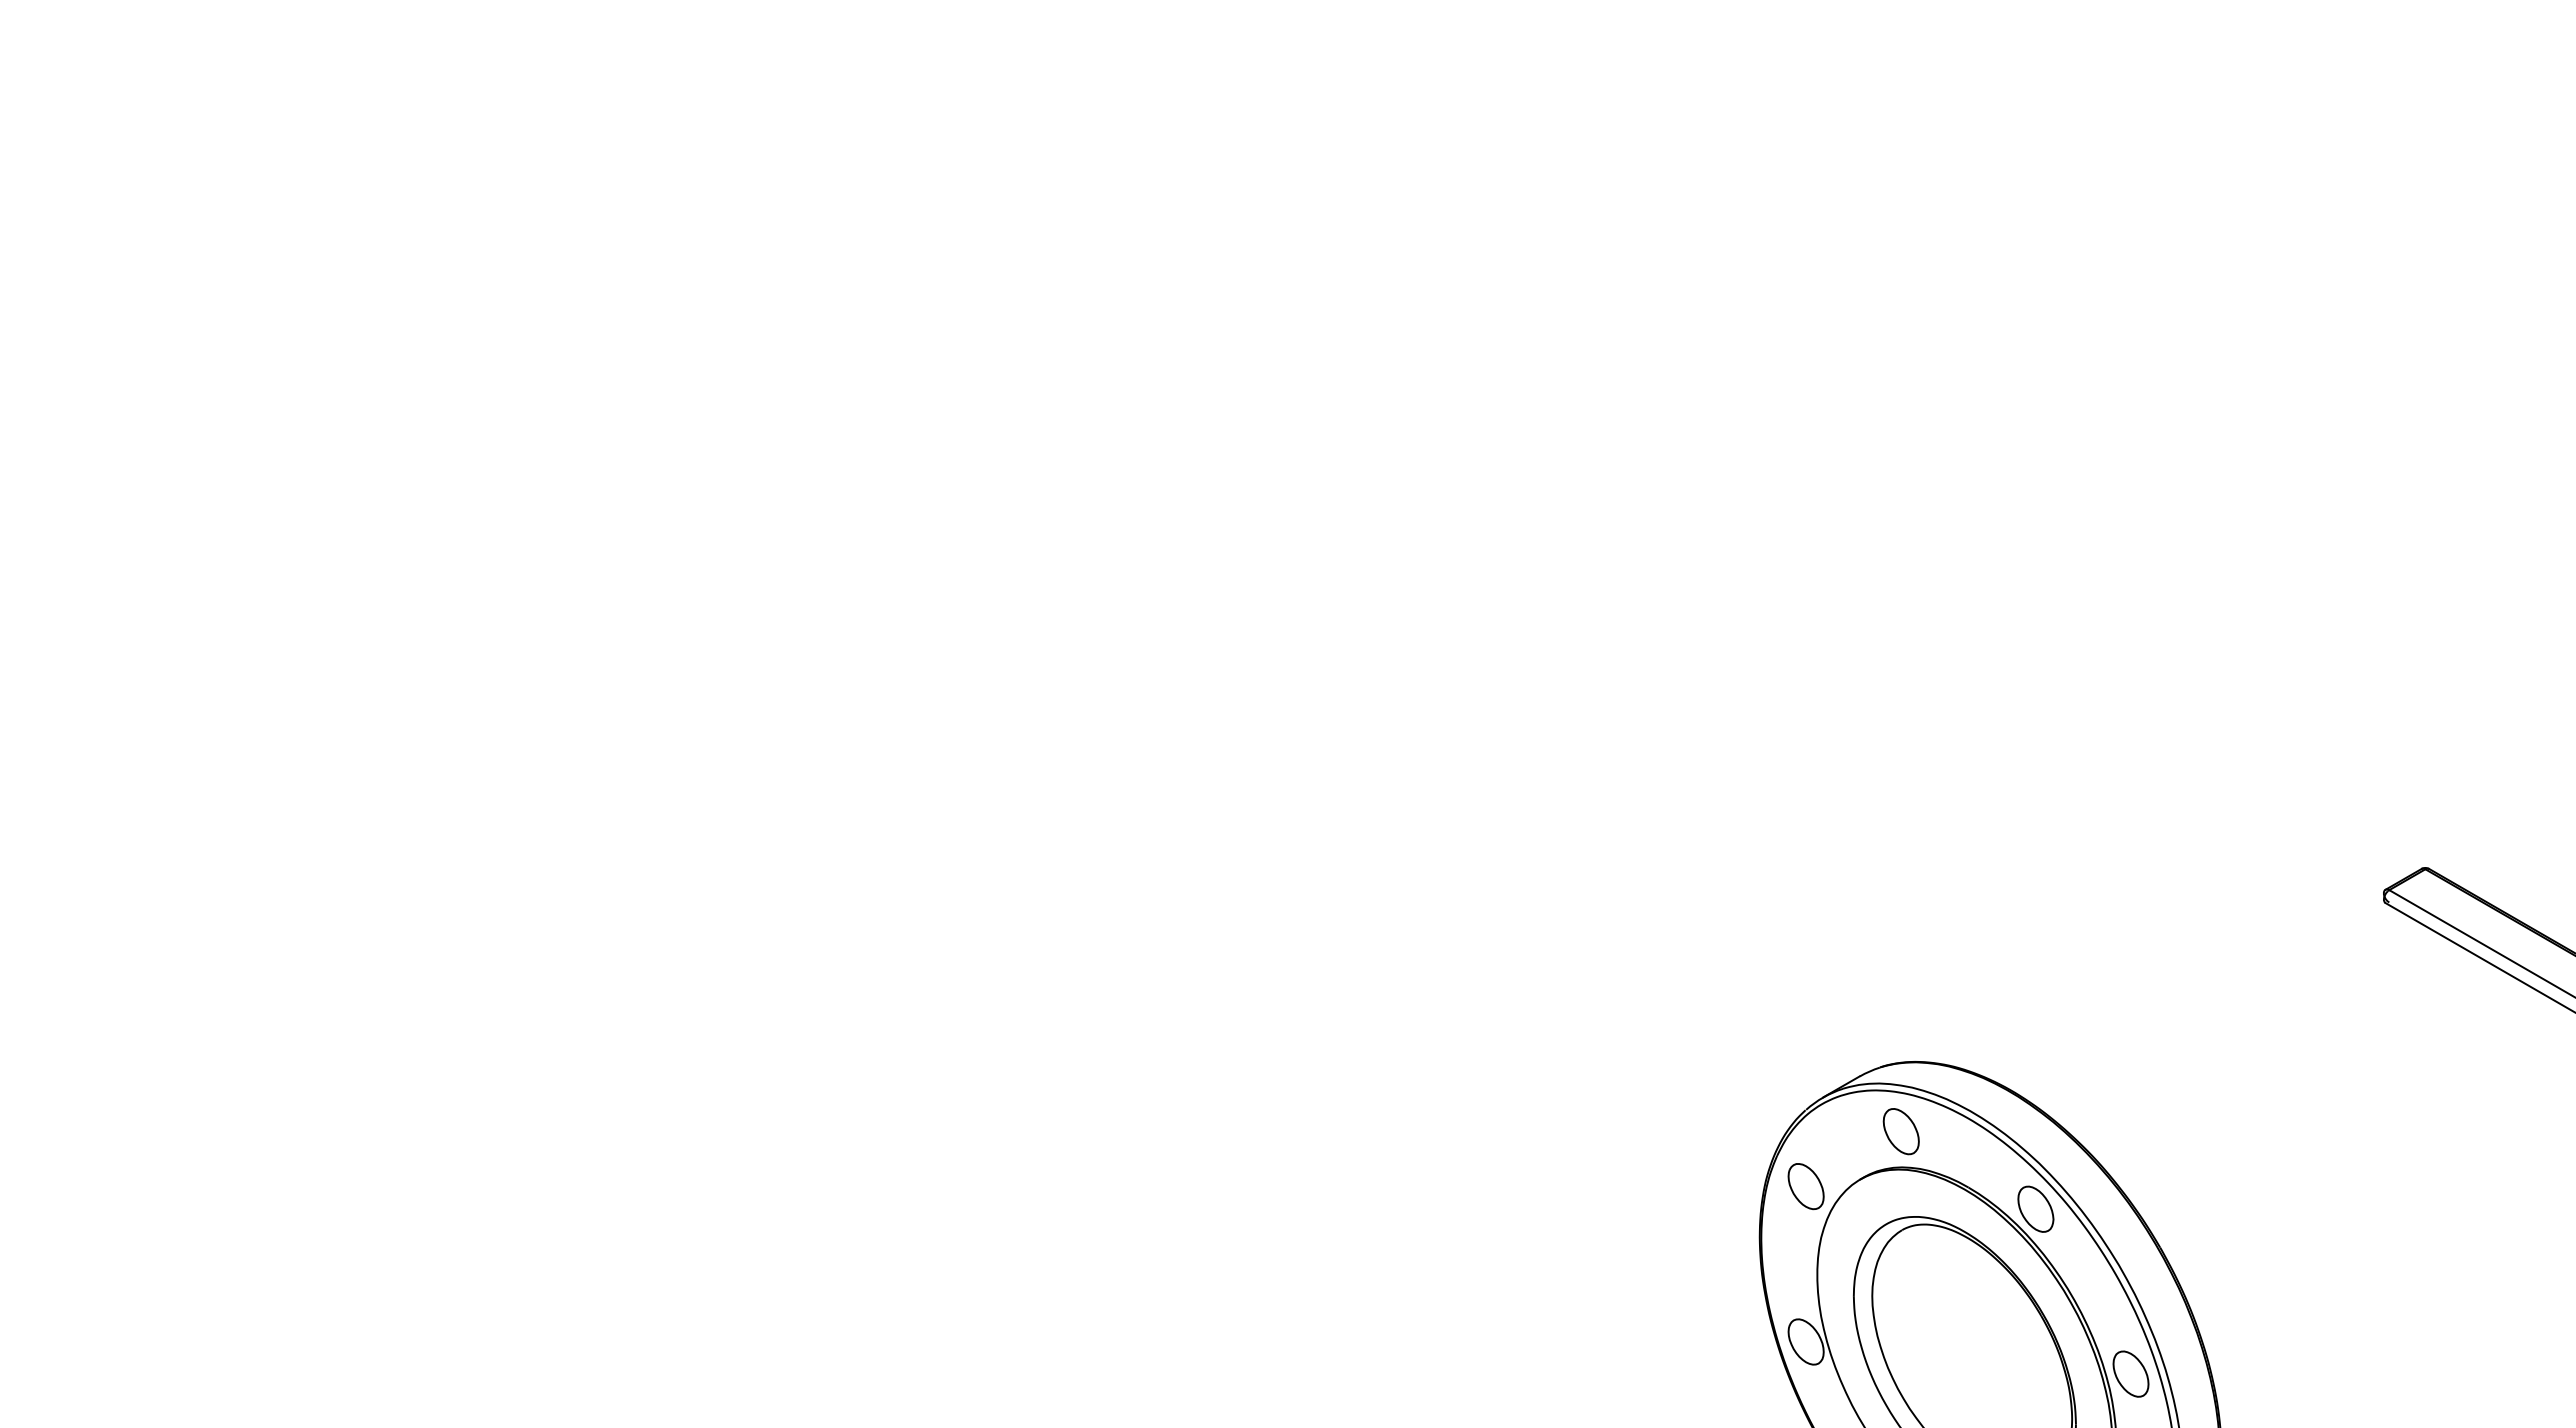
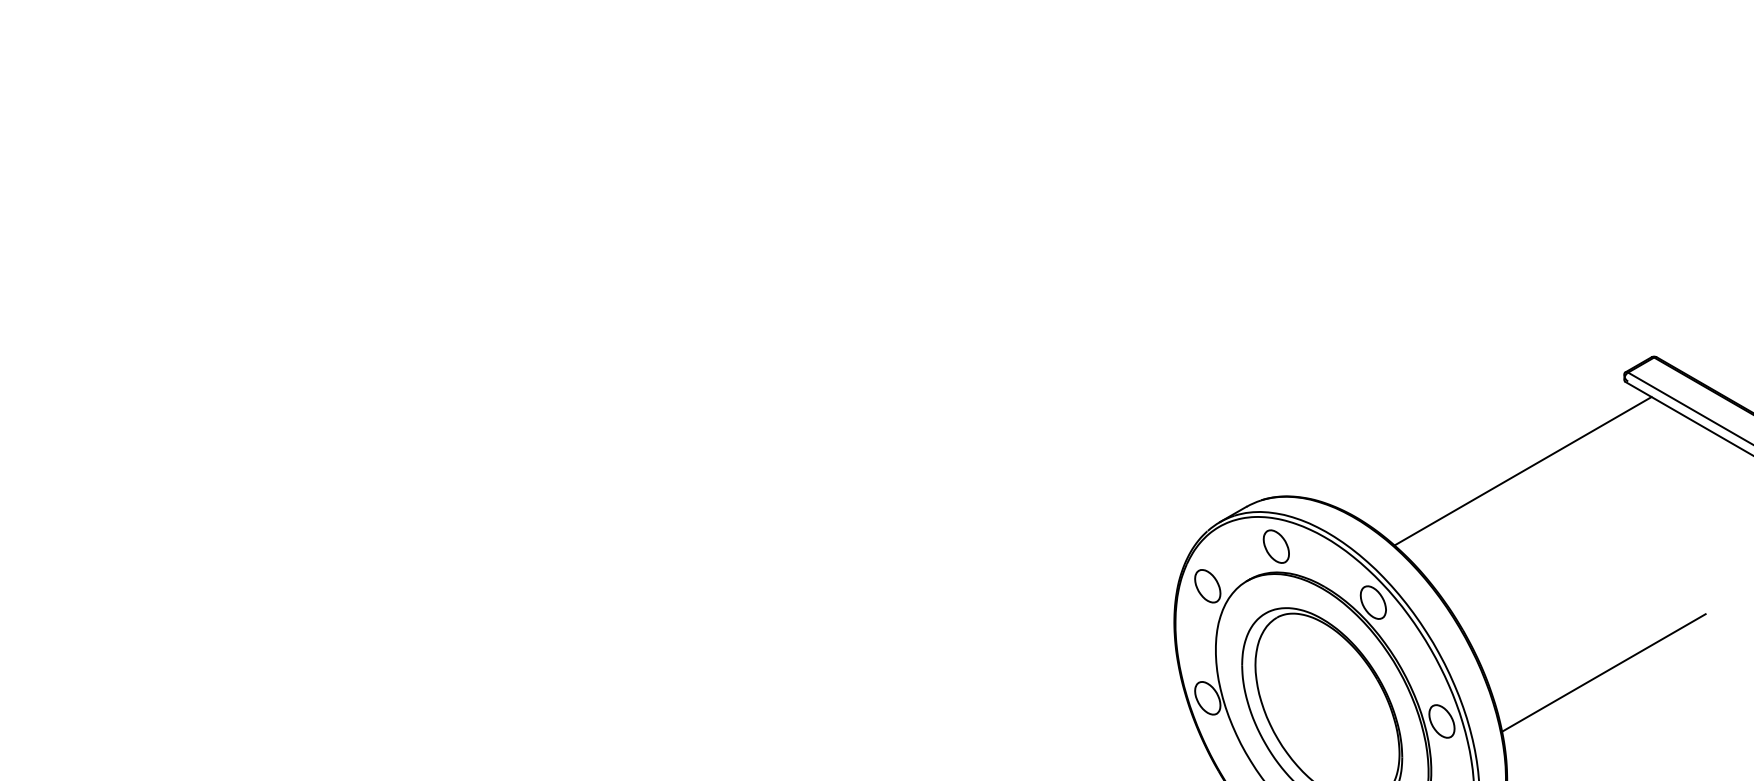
line: (2243, 1026) -> (1523, 470), added
line: (2355, 1306) -> (1603, 672), added

